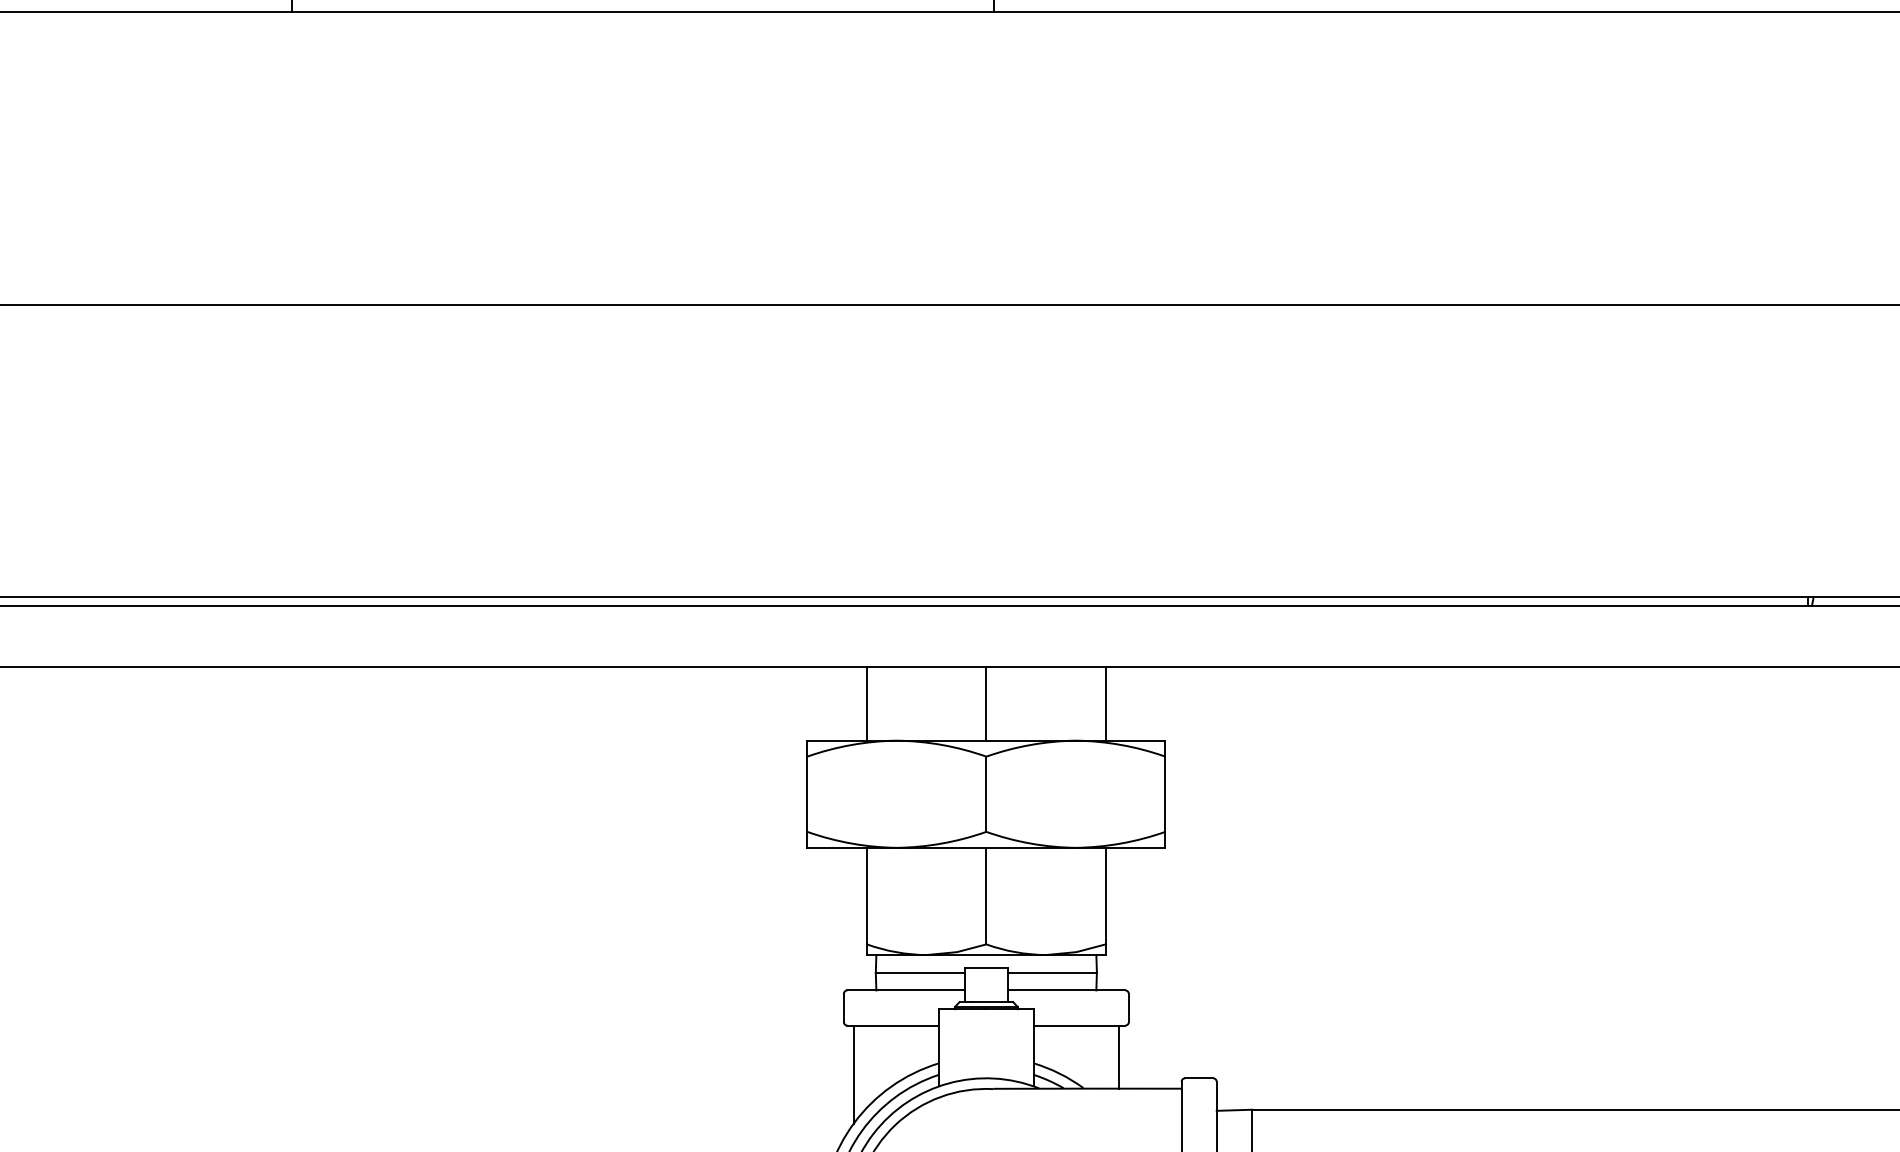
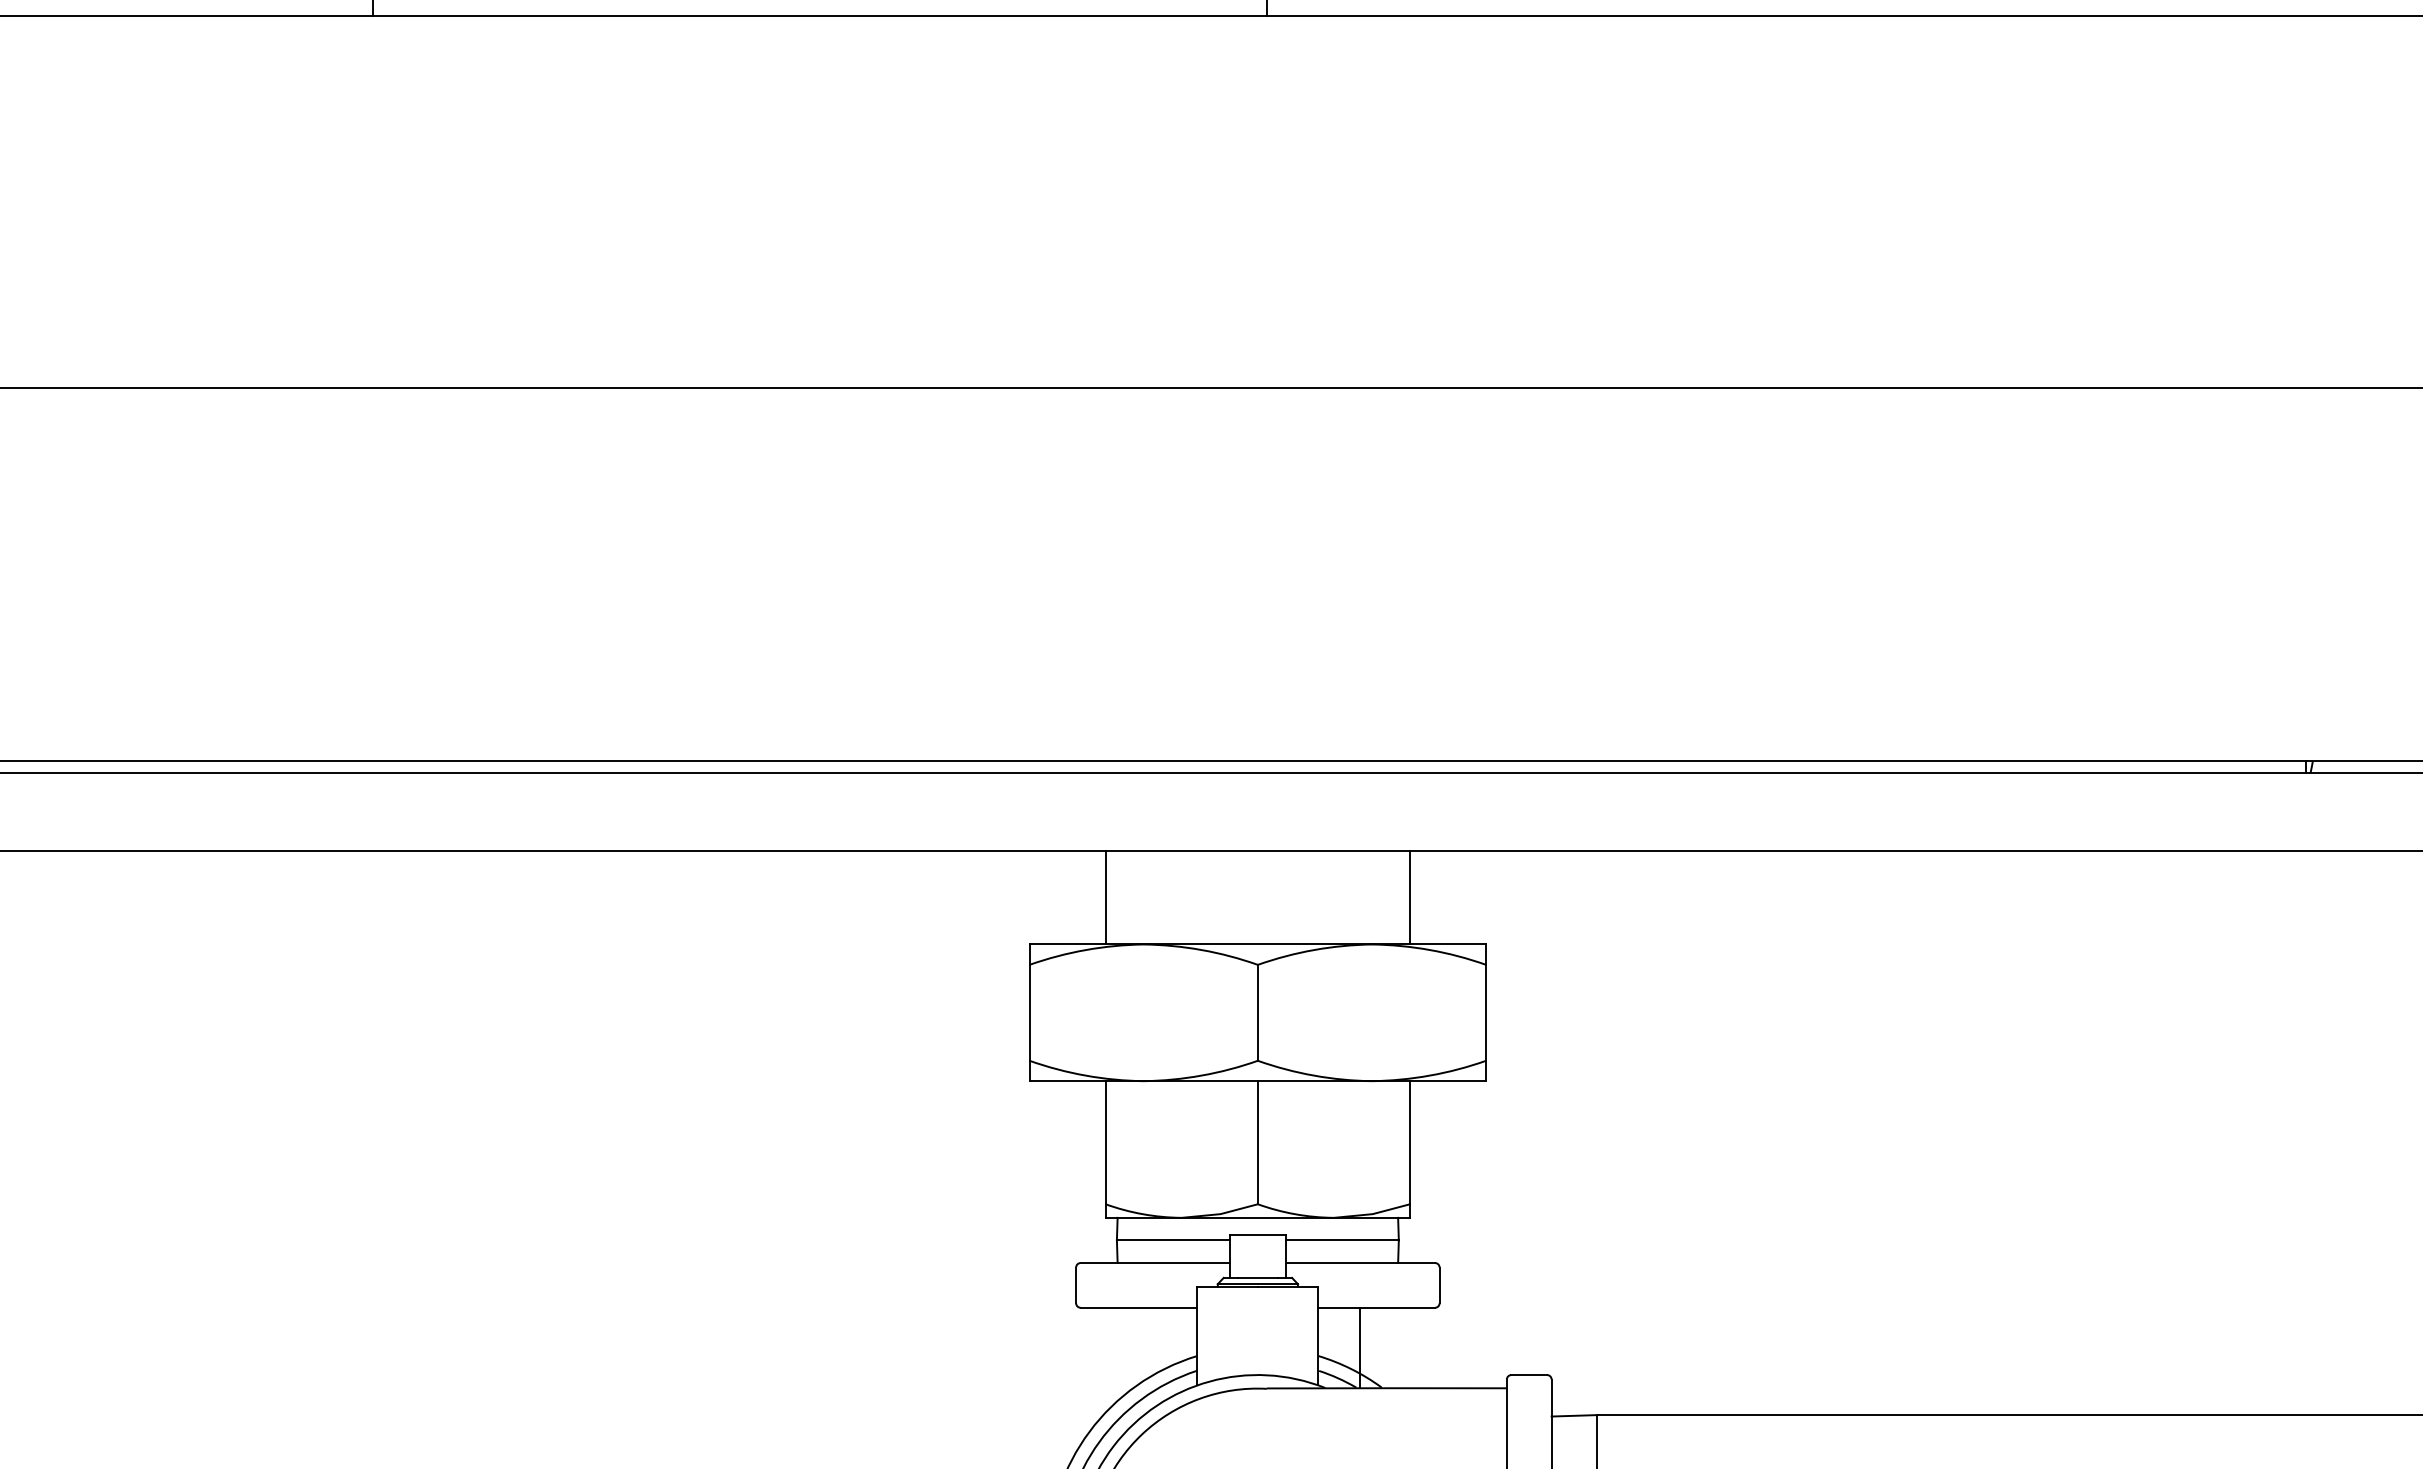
line: (986, 703) -> (1257, 897), removed
line: (1118, 1056) -> (1360, 1347), moved
line: (854, 1074) -> (1089, 1370), removed

